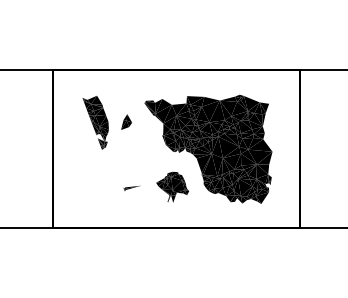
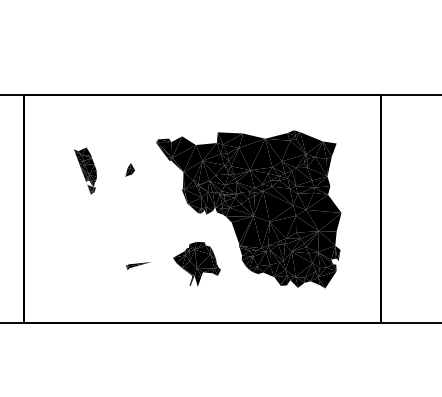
part: (126, 121) -> (130, 169), size x0.6
part: (95, 122) -> (85, 170), size x0.6

